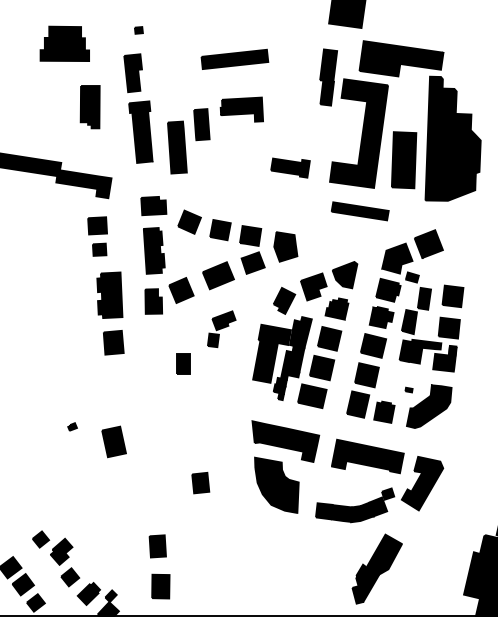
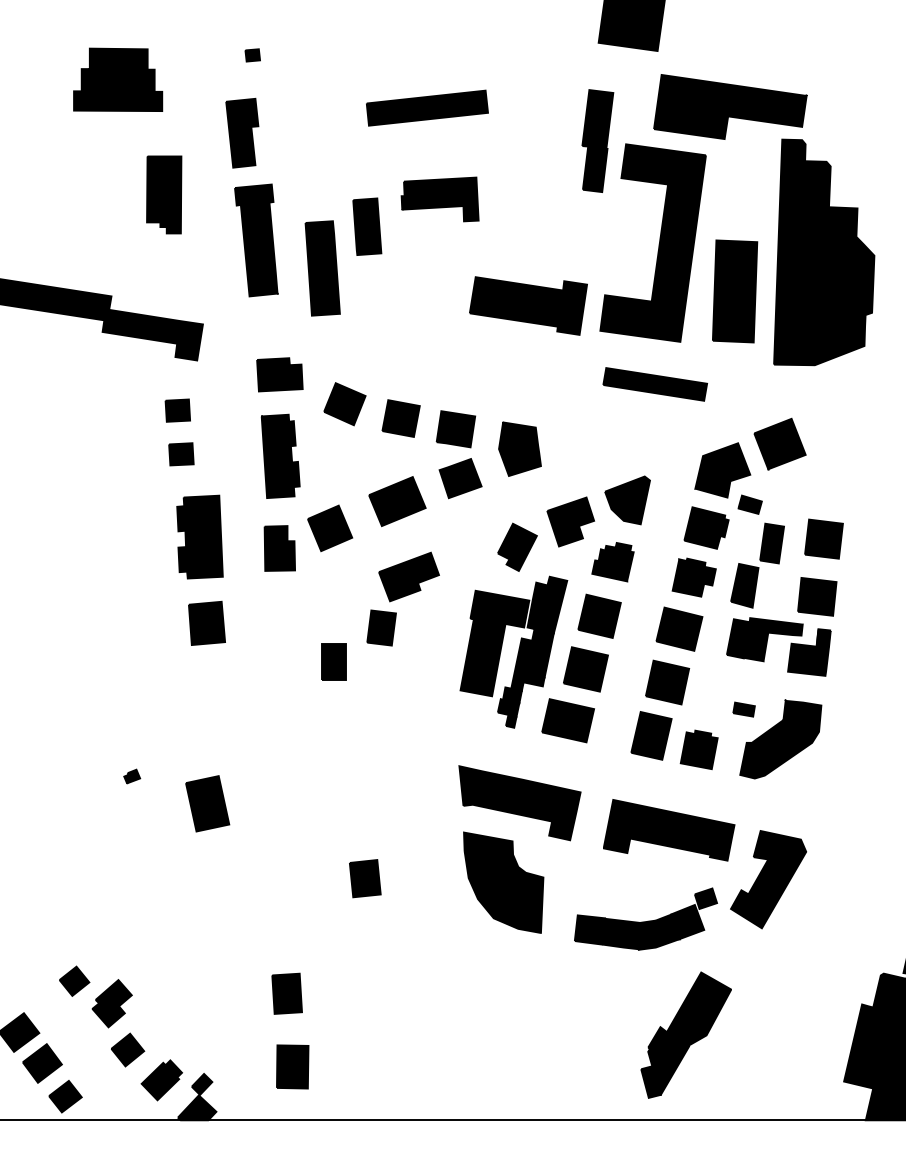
part: (290, 167) -> (528, 304), size x1.67
part: (97, 225) -> (177, 410), size x0.71
part: (221, 328) -> (402, 597), size x1.43
part: (408, 389) -> (743, 708), size x1.67

